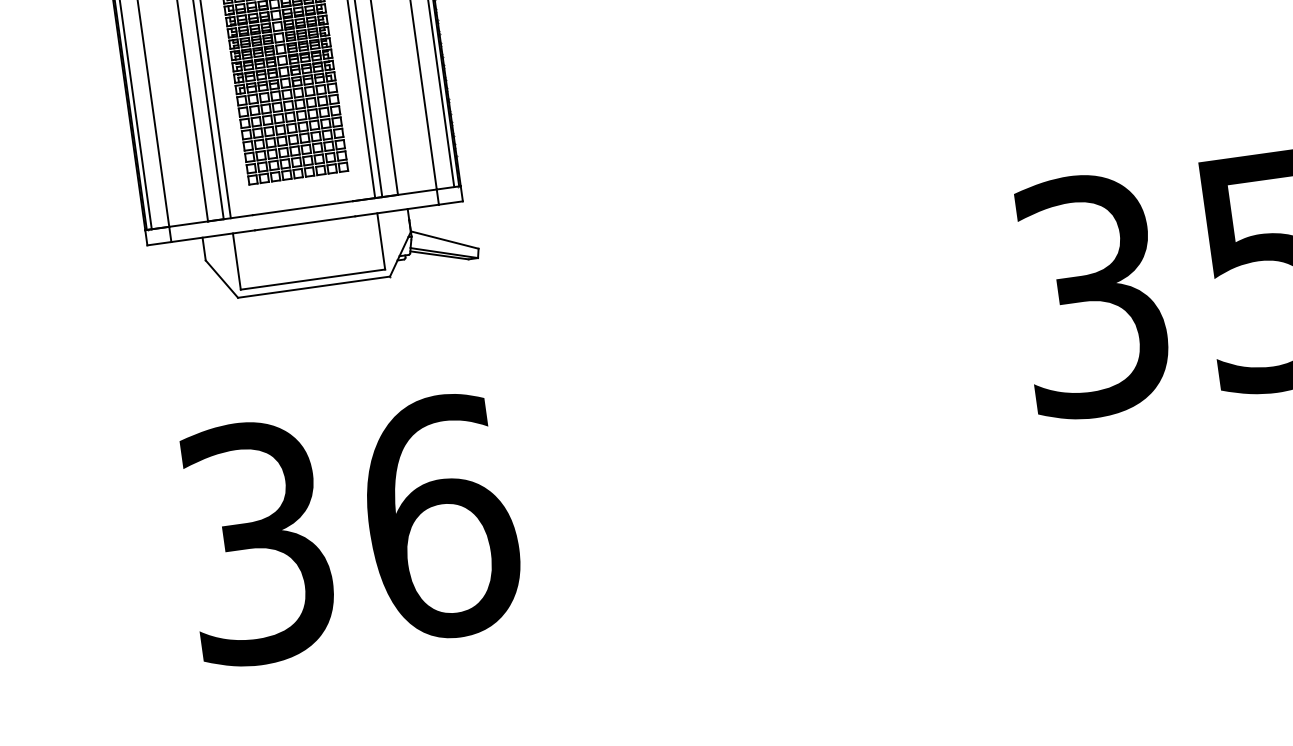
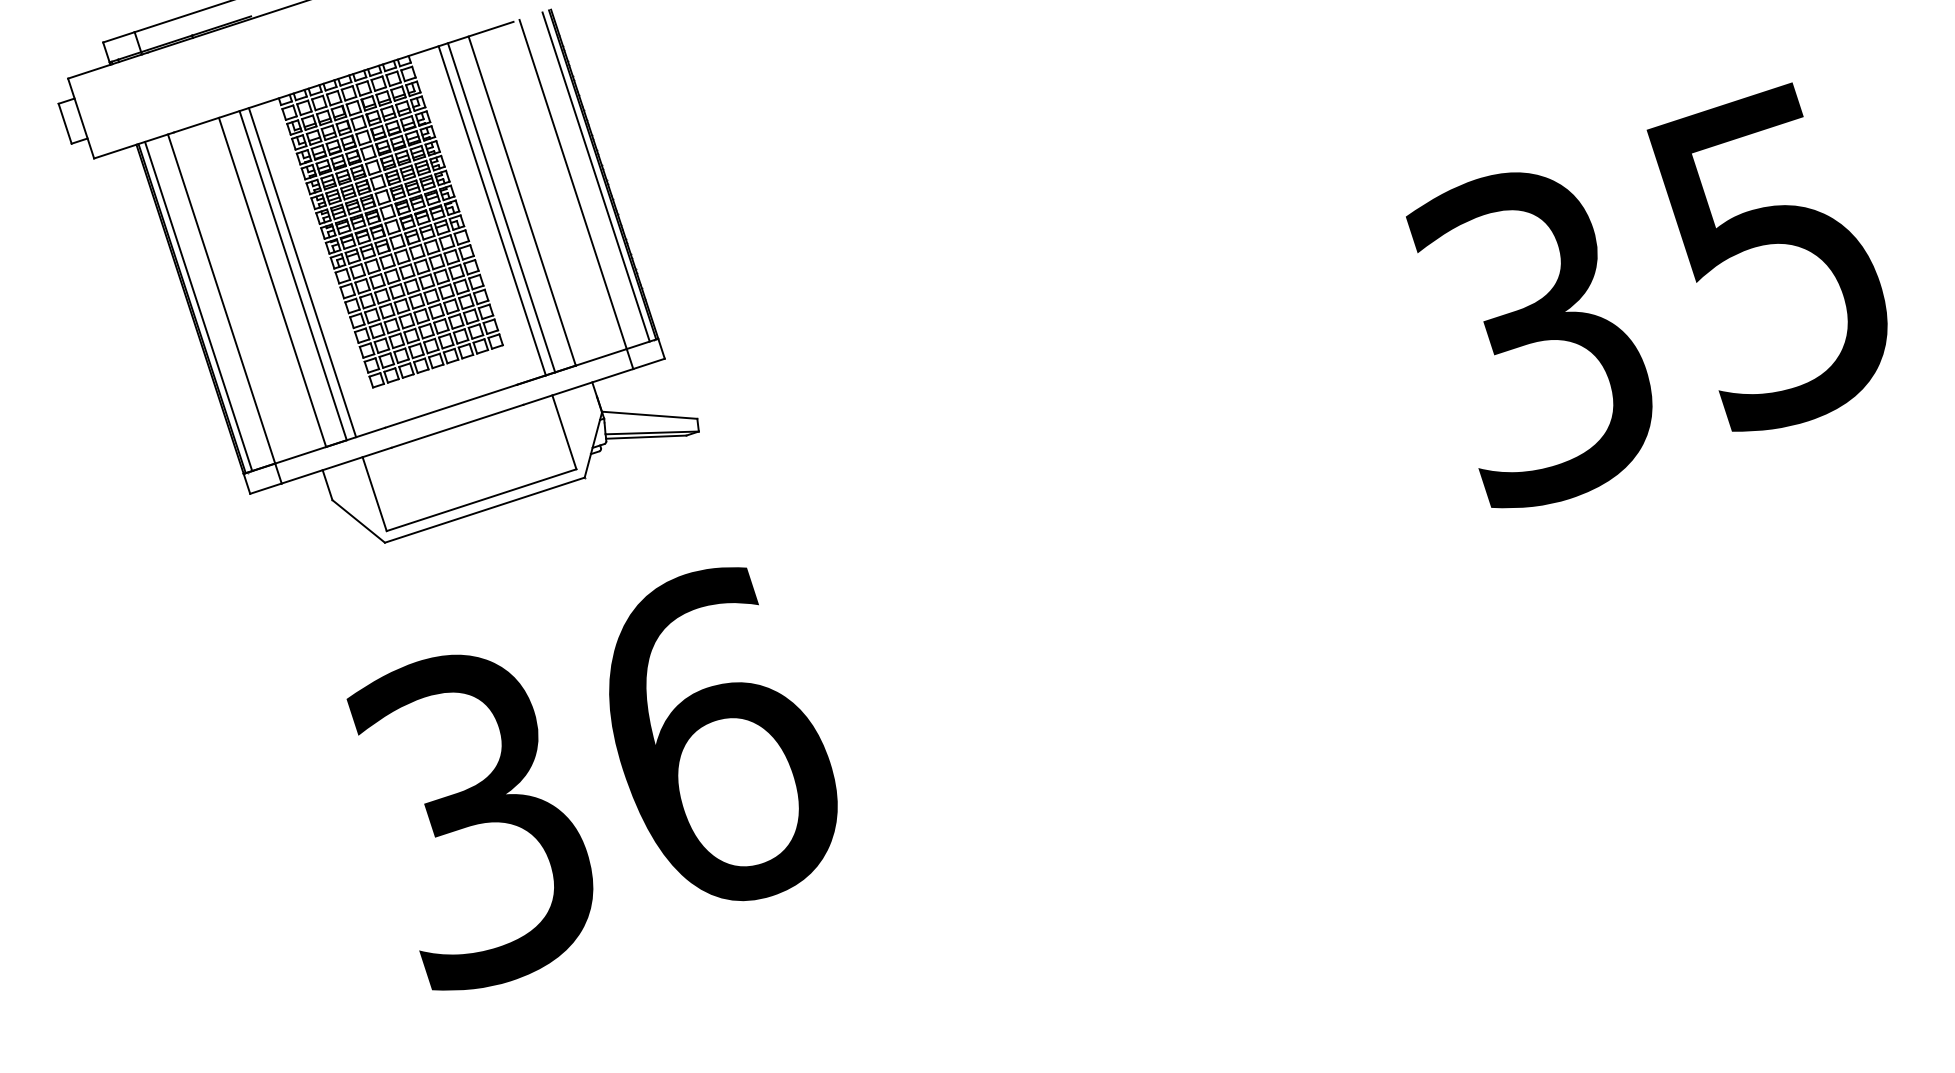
text: (345, 529) -> (591, 778), moved

